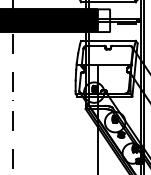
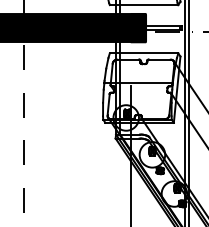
fill: (104, 20) -> (138, 27), added

